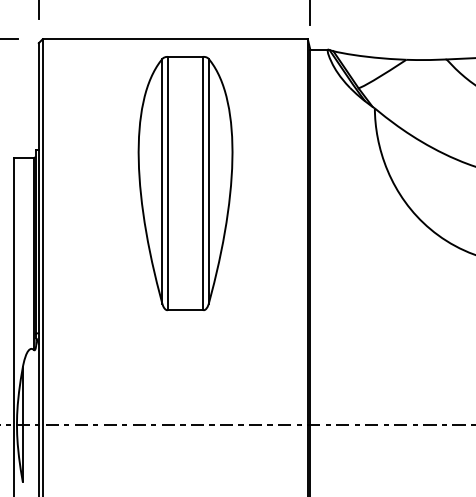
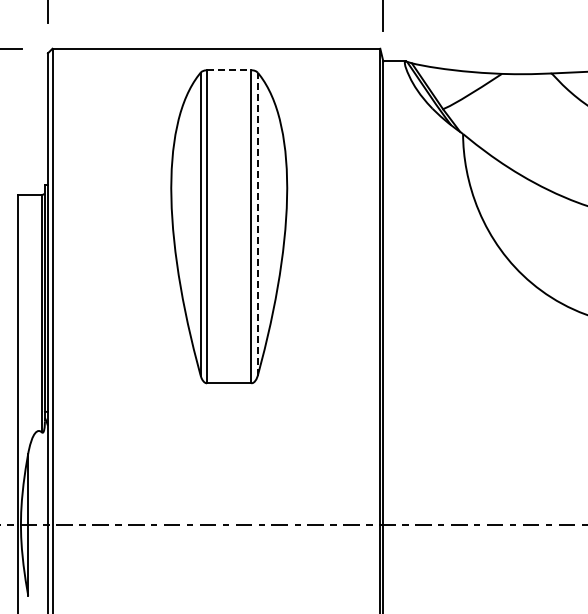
line: (185, 57) -> (229, 70), solid -> dashed
line: (208, 180) -> (257, 223), solid -> dashed

